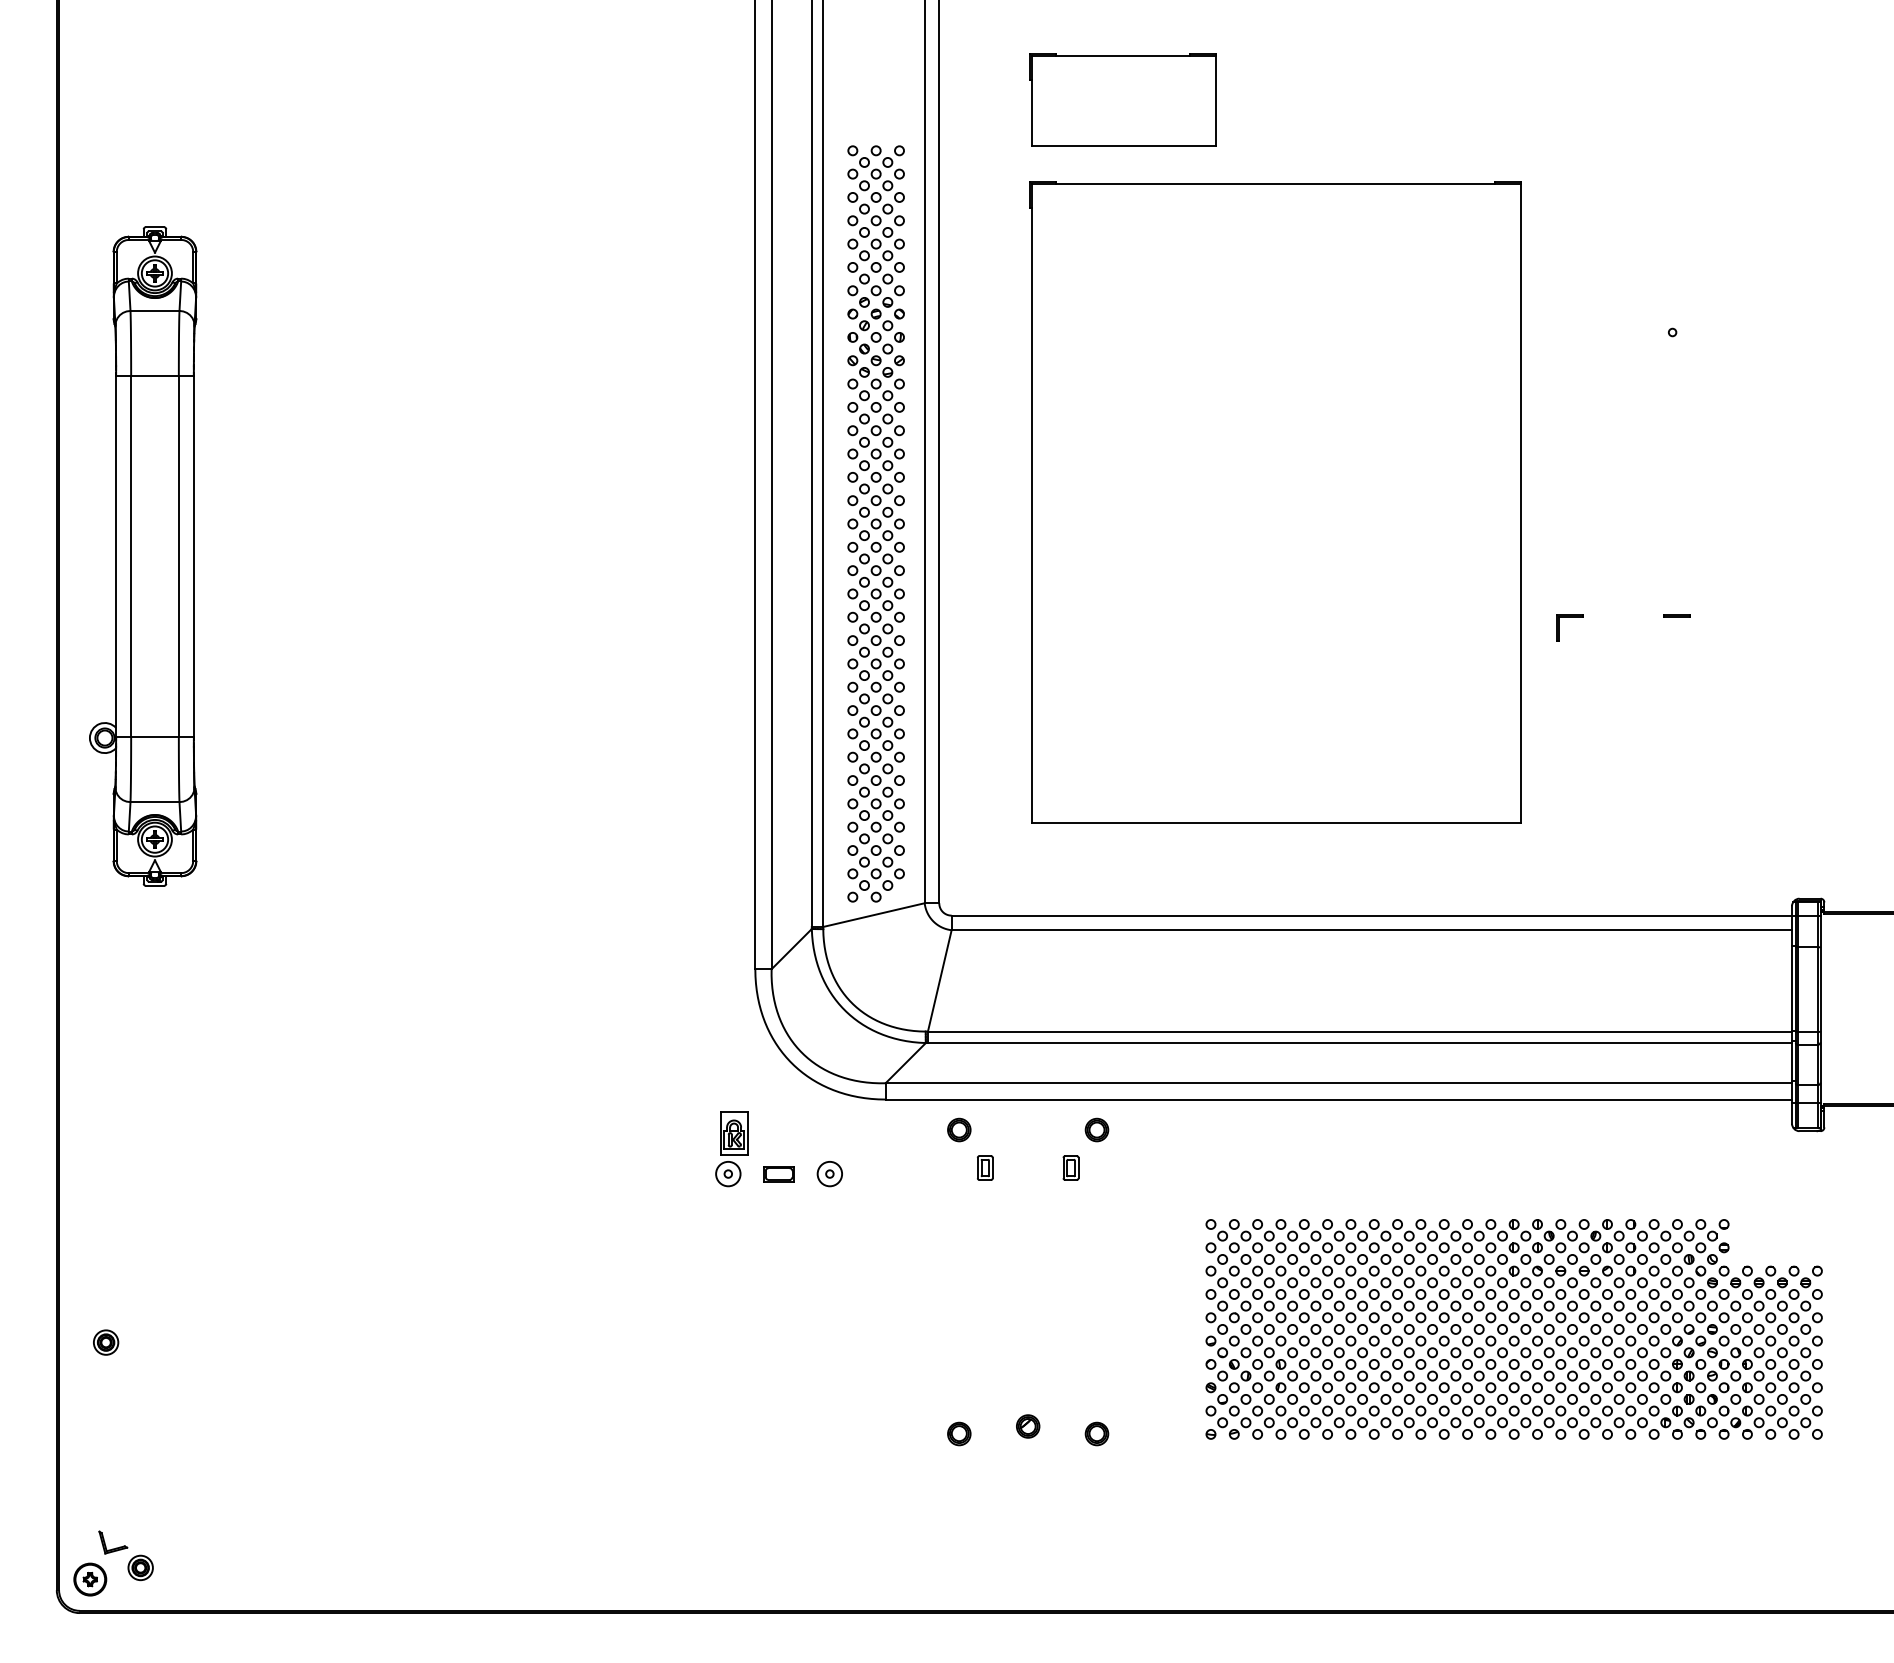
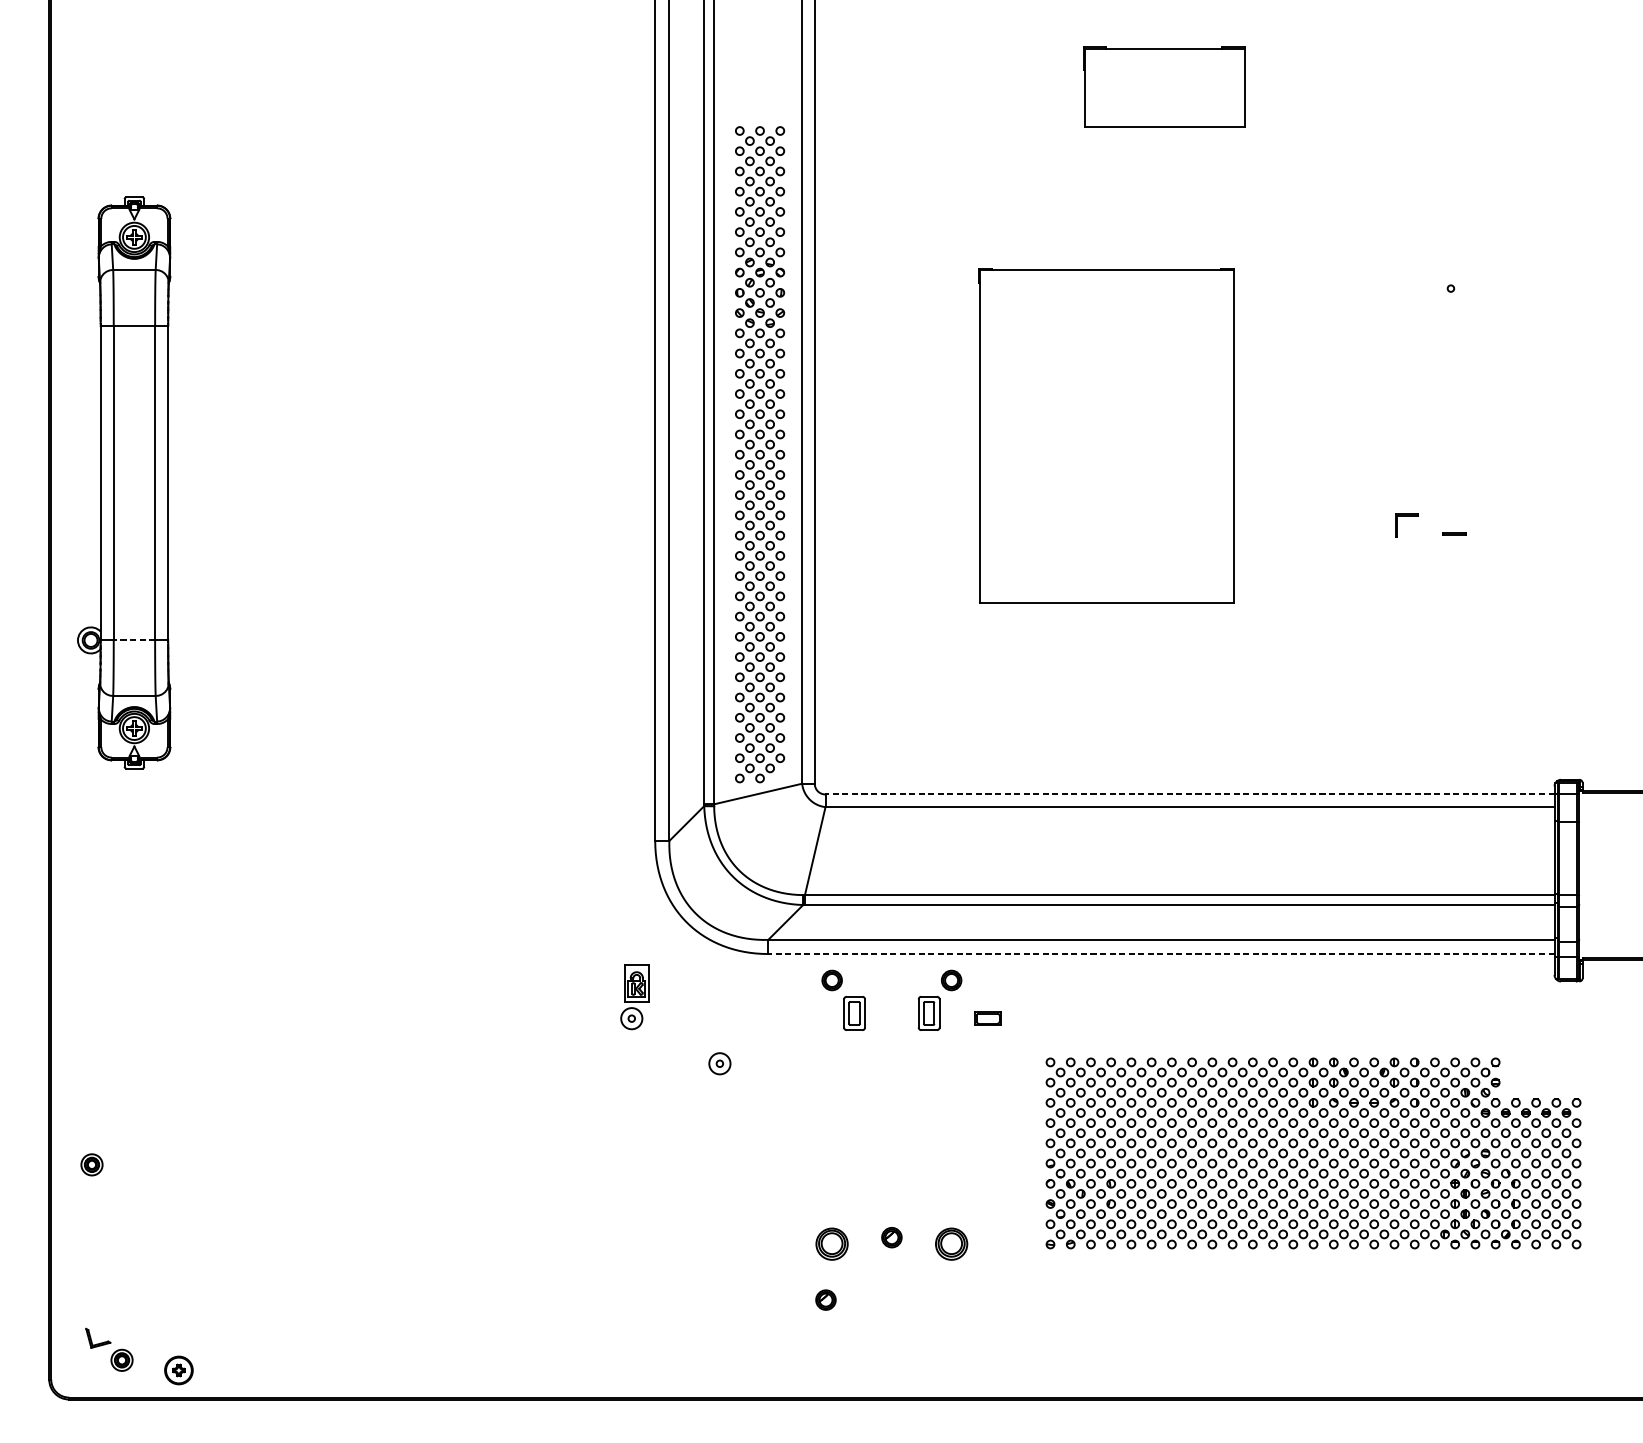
part: (1122, 99) -> (1163, 86), moved
part: (1275, 502) -> (1106, 436), size x0.6
part: (1569, 617) -> (1406, 516), moved
line: (155, 737) -> (134, 639), solid -> dashed
line: (1371, 915) -> (1189, 794), solid -> dashed
line: (1338, 1099) -> (1161, 953), solid -> dashed
part: (985, 1167) -> (854, 1012), size x1.6
part: (1070, 1167) -> (928, 1012), size x1.6
part: (778, 1174) -> (987, 1019), moved
part: (829, 1174) -> (719, 1064), moved
part: (959, 1433) -> (832, 1243), size x1.6
part: (1096, 1433) -> (951, 1243), size x1.6
part: (952, 1498) -> (826, 1300), added
part: (90, 1579) -> (179, 1370), moved

